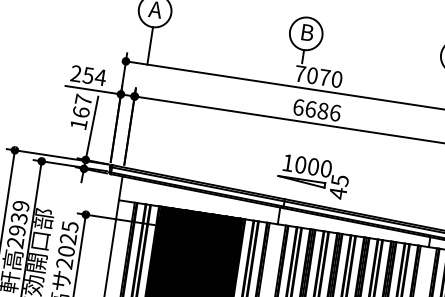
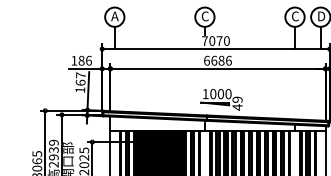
text: (307, 32) -> (205, 16), B -> C
text: (88, 75) -> (81, 60), 254 -> 186
text: (340, 180) -> (237, 99), 45 -> 49

